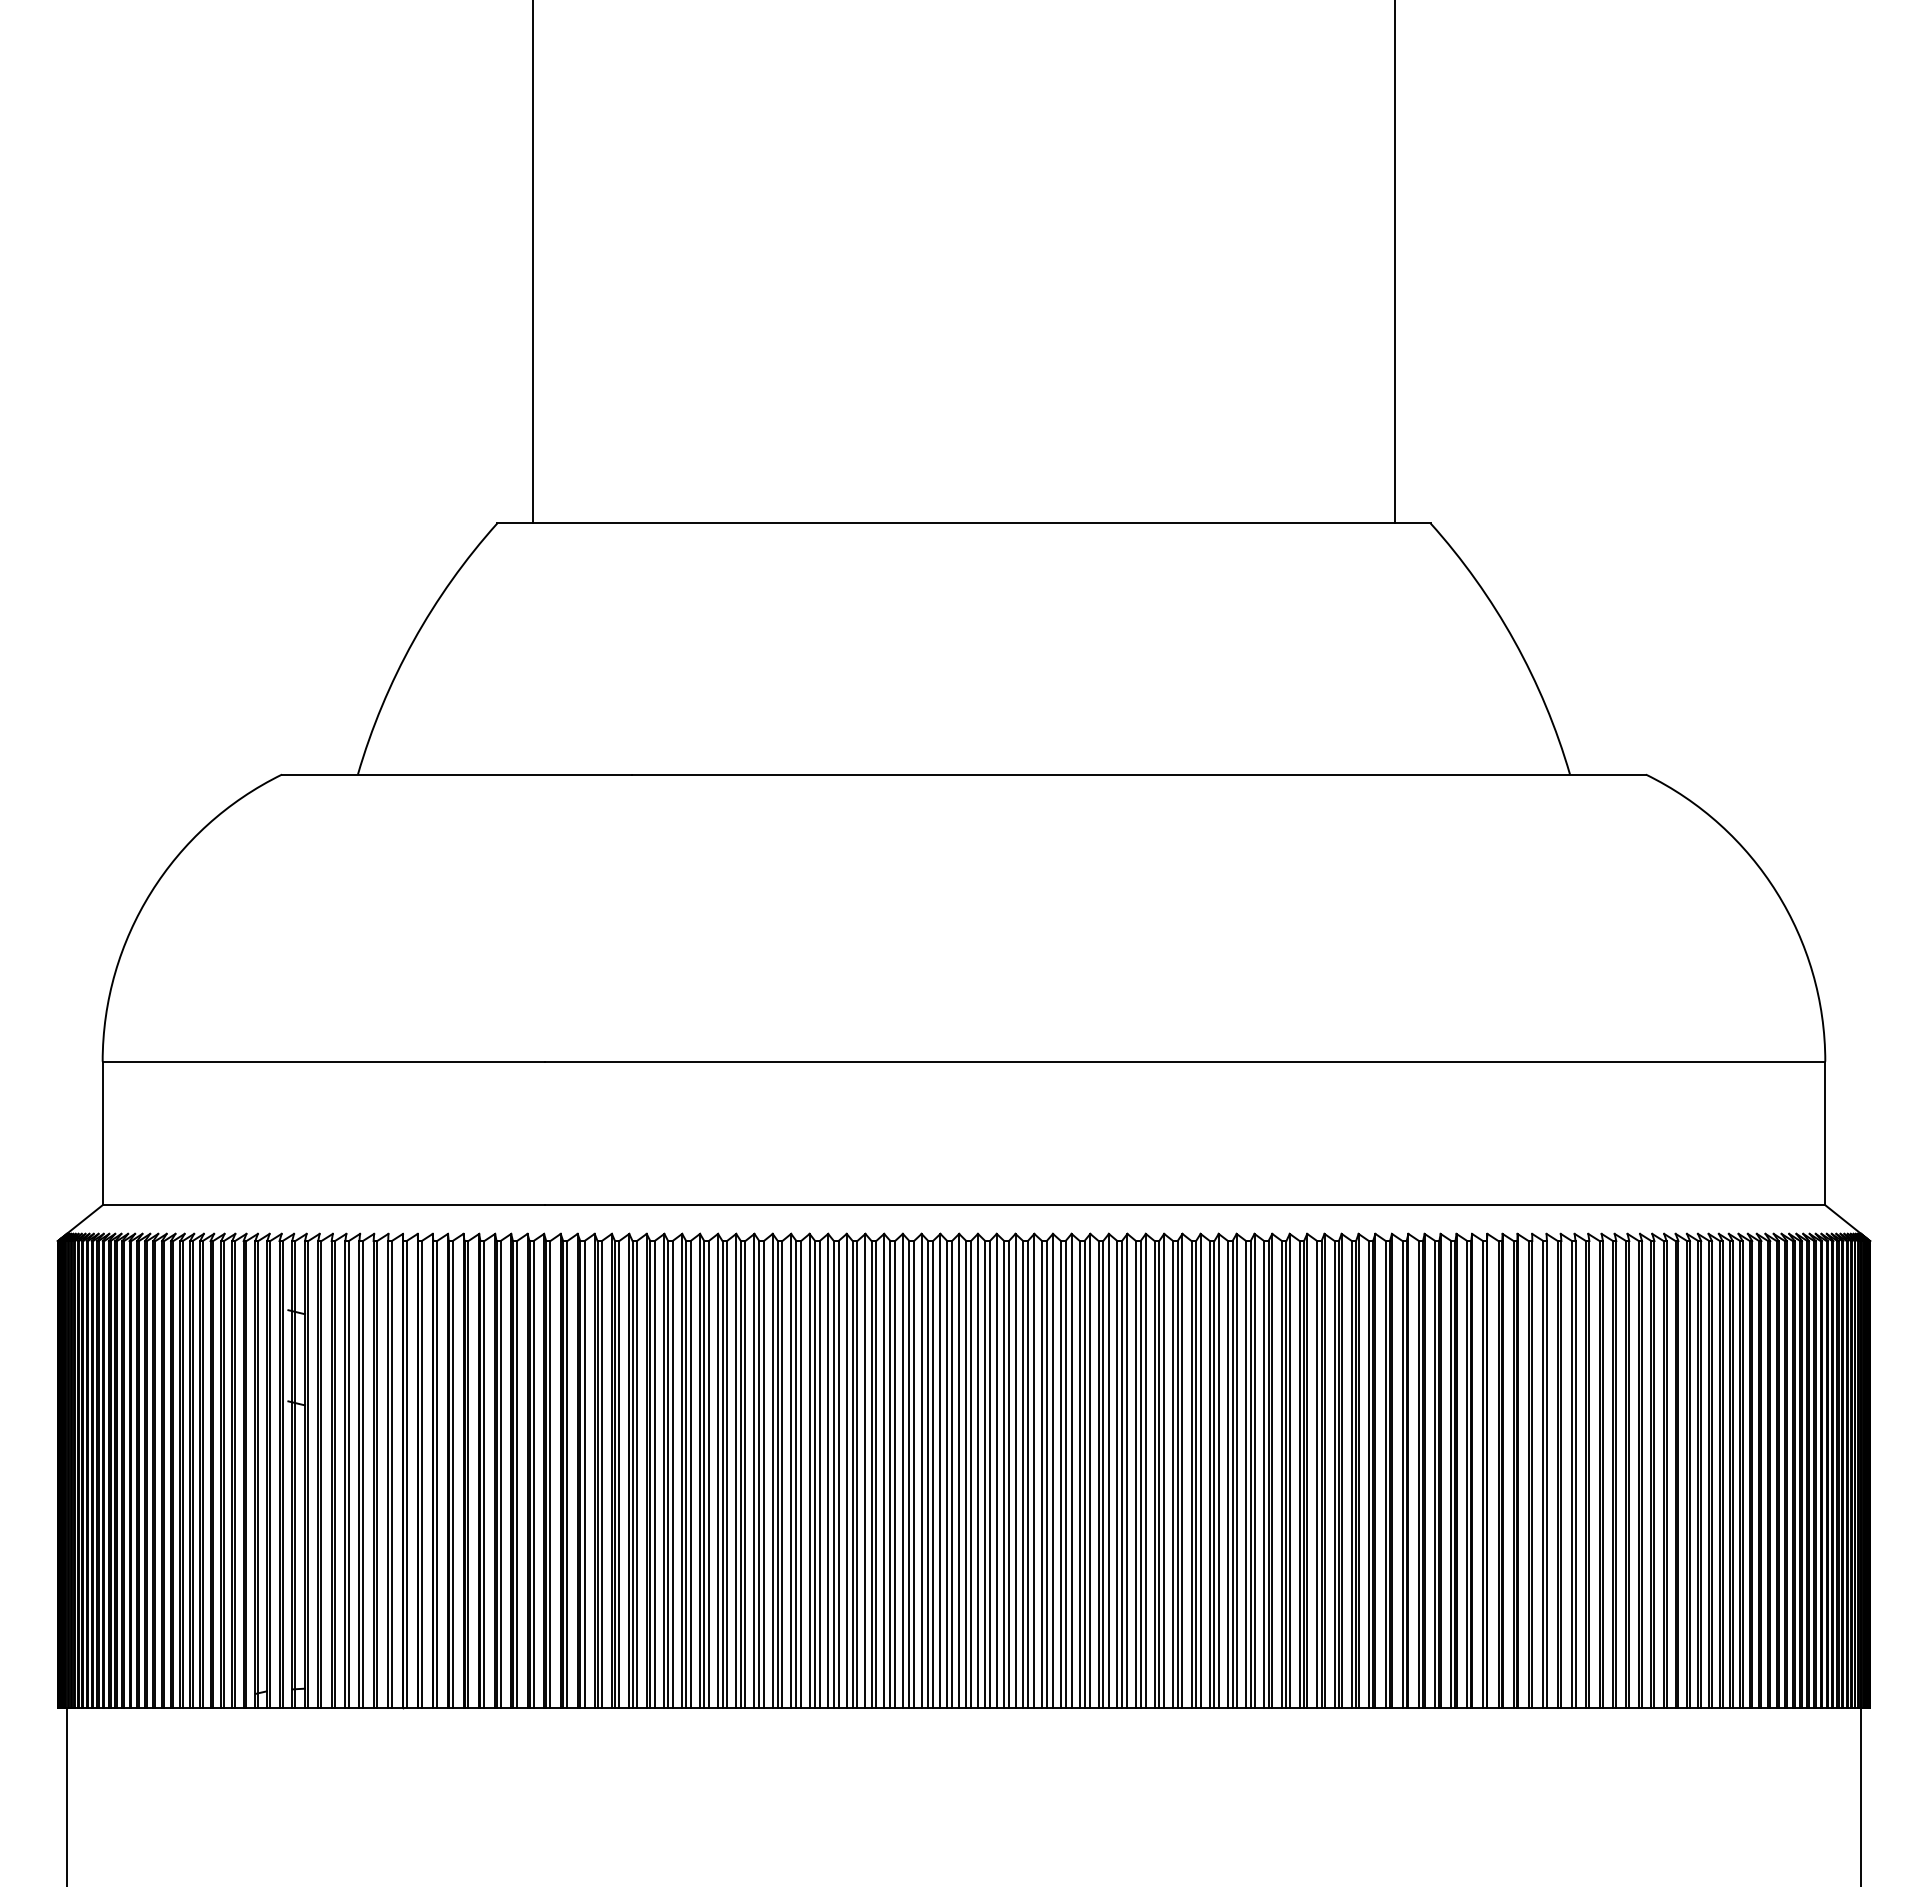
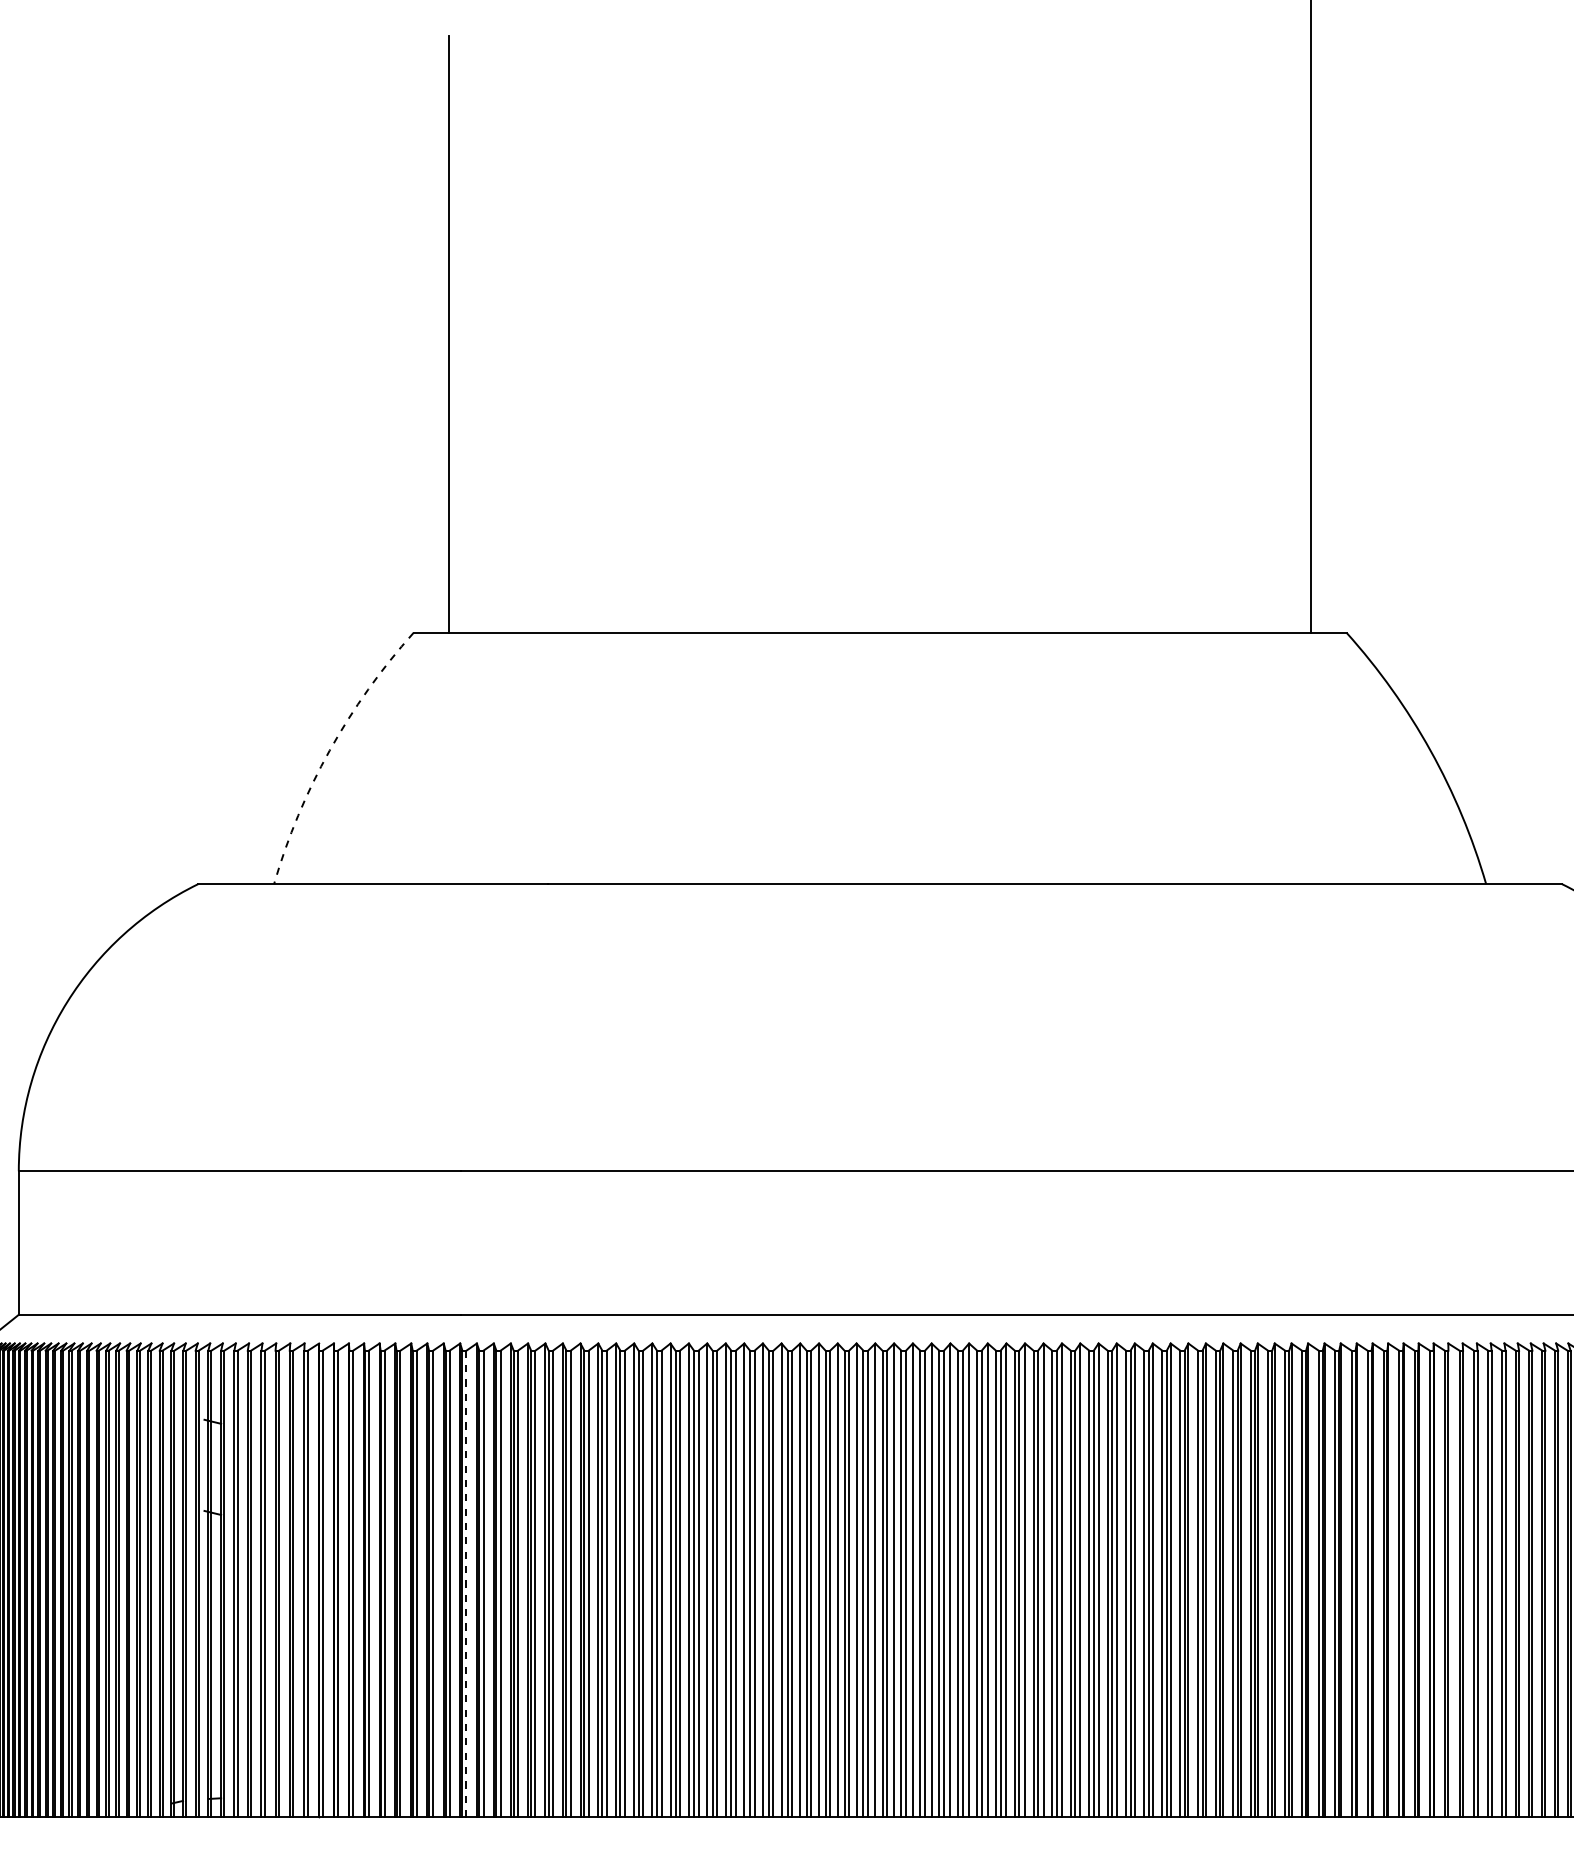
arc: (413, 641) -> (329, 751), solid -> dashed
line: (550, 1474) -> (466, 1584), solid -> dashed

